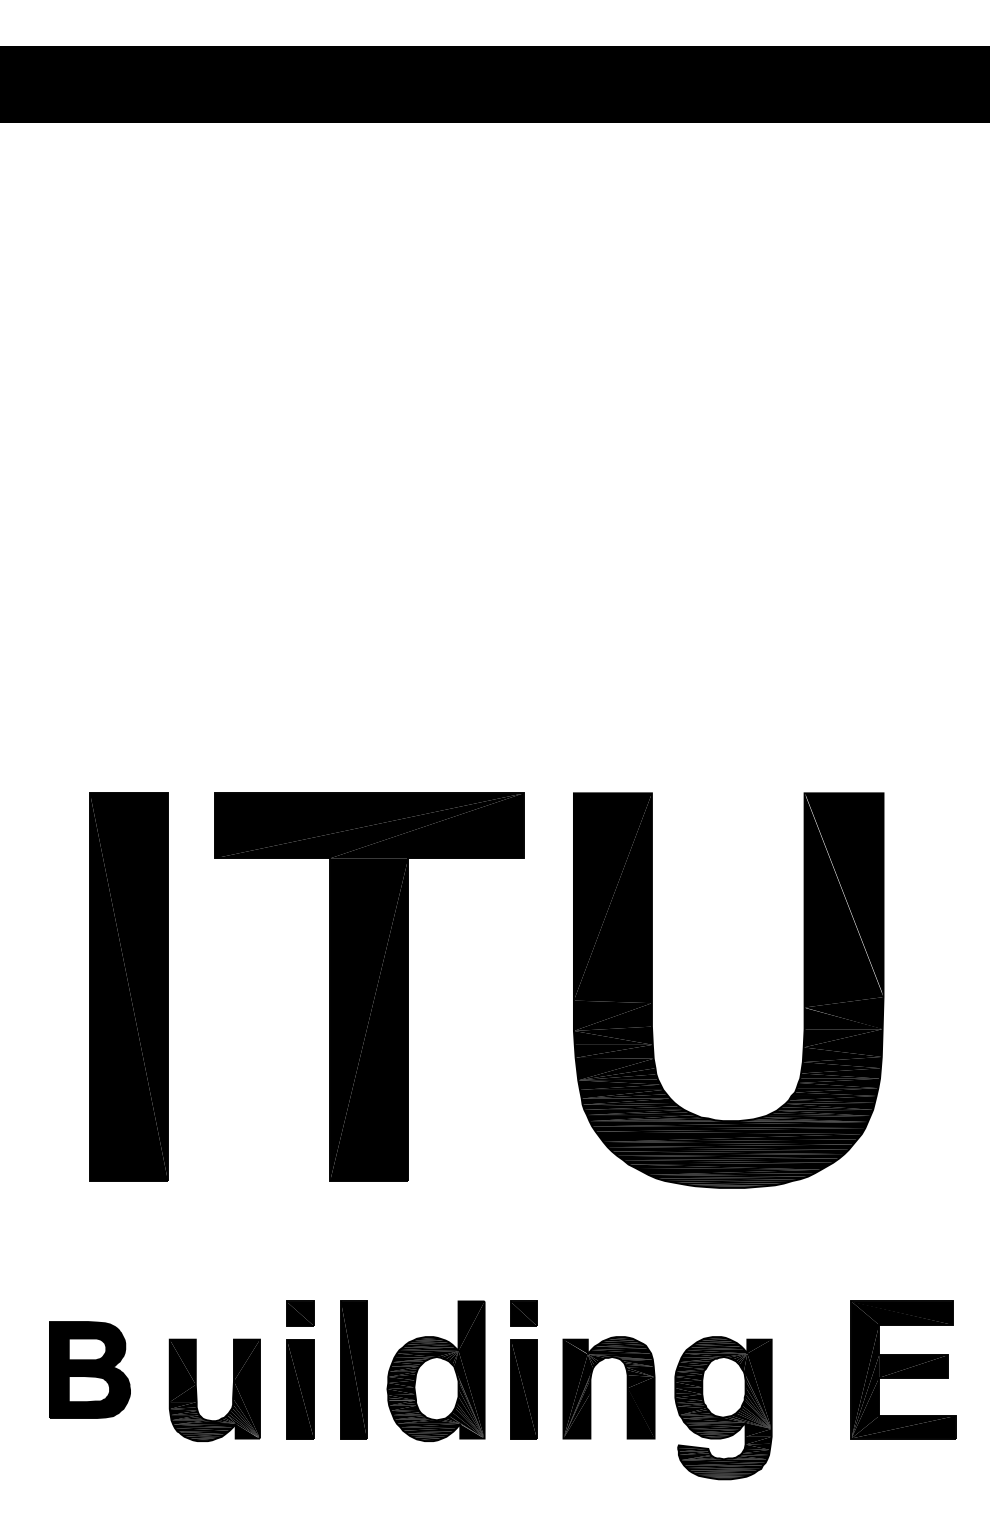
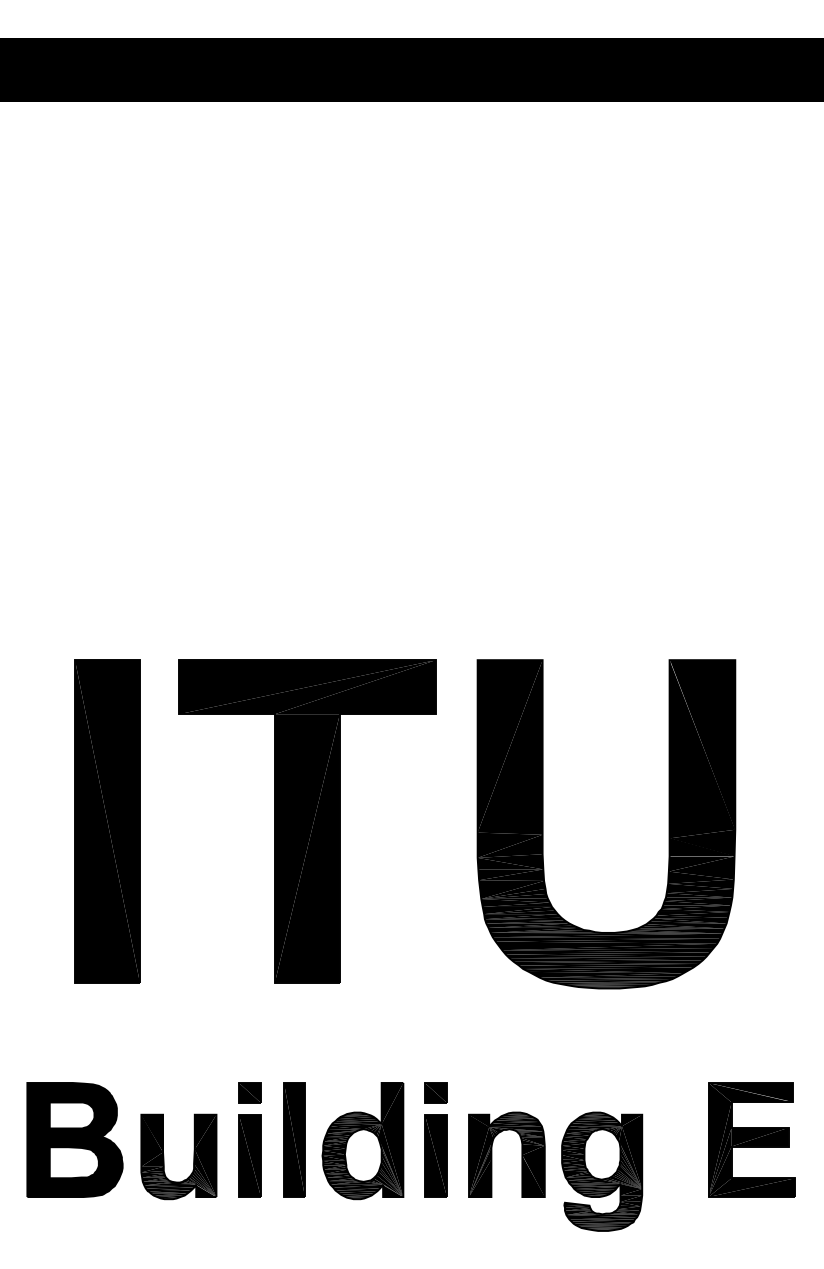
part: (89, 1369) -> (74, 1139), size x1.43

